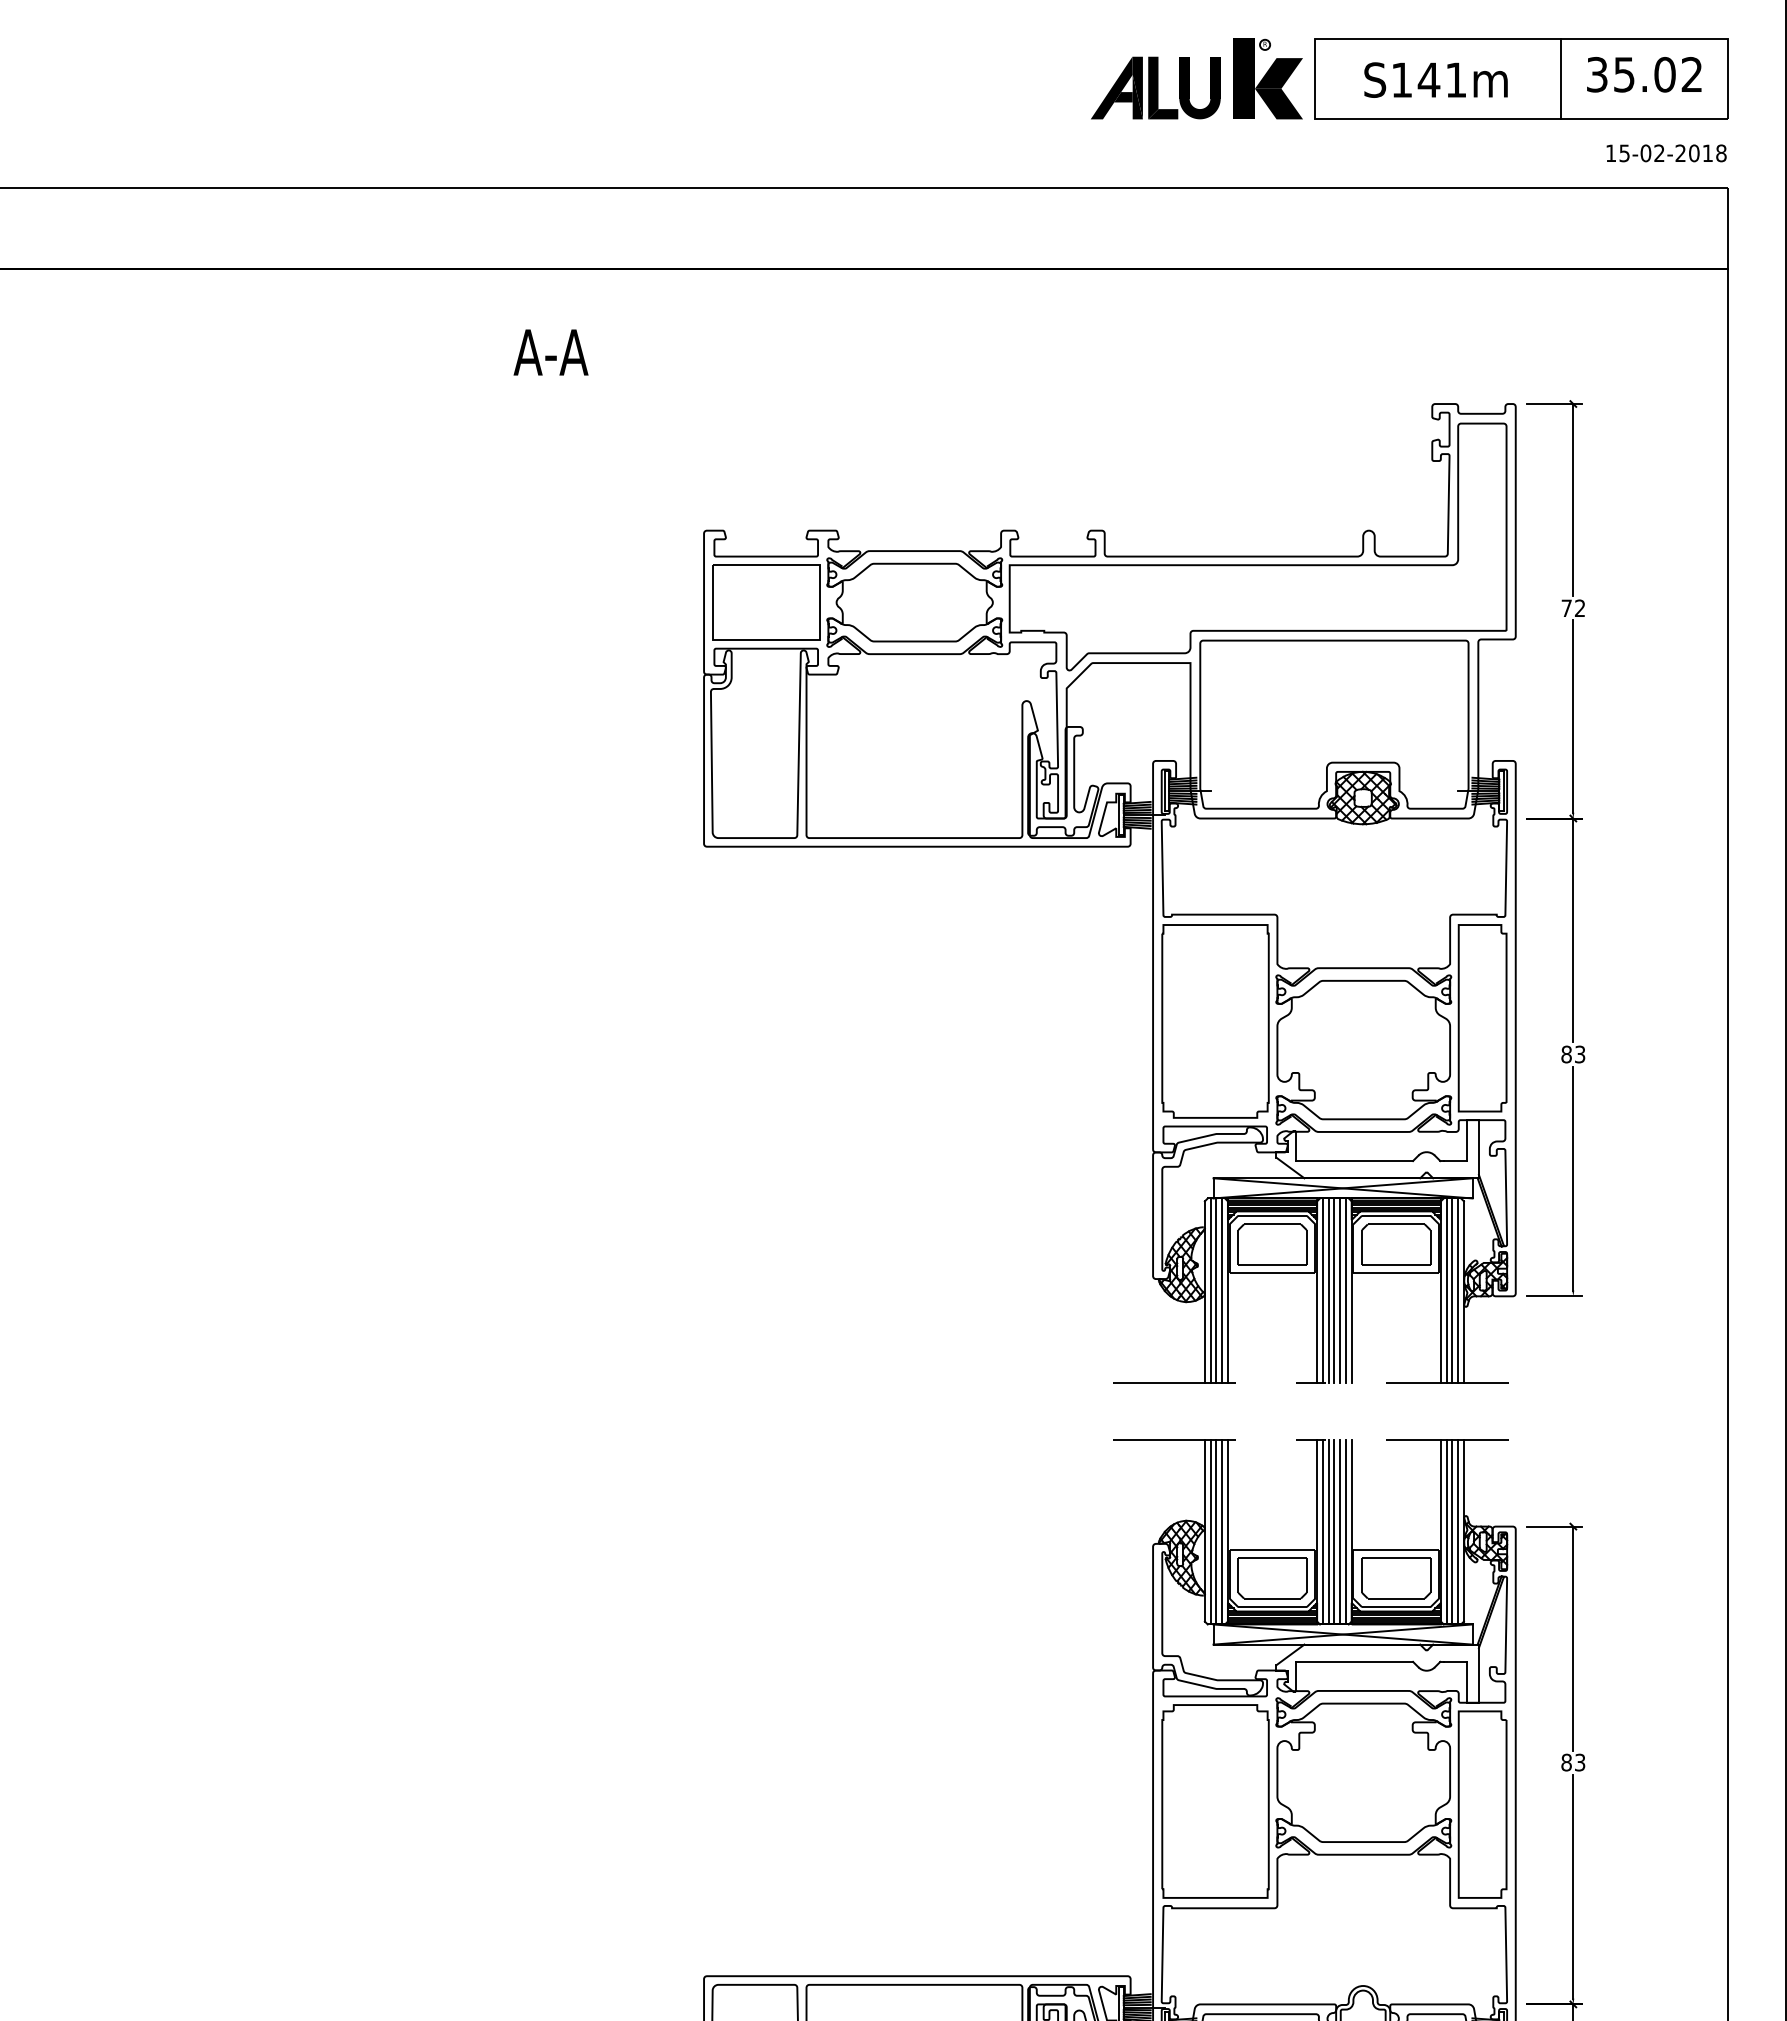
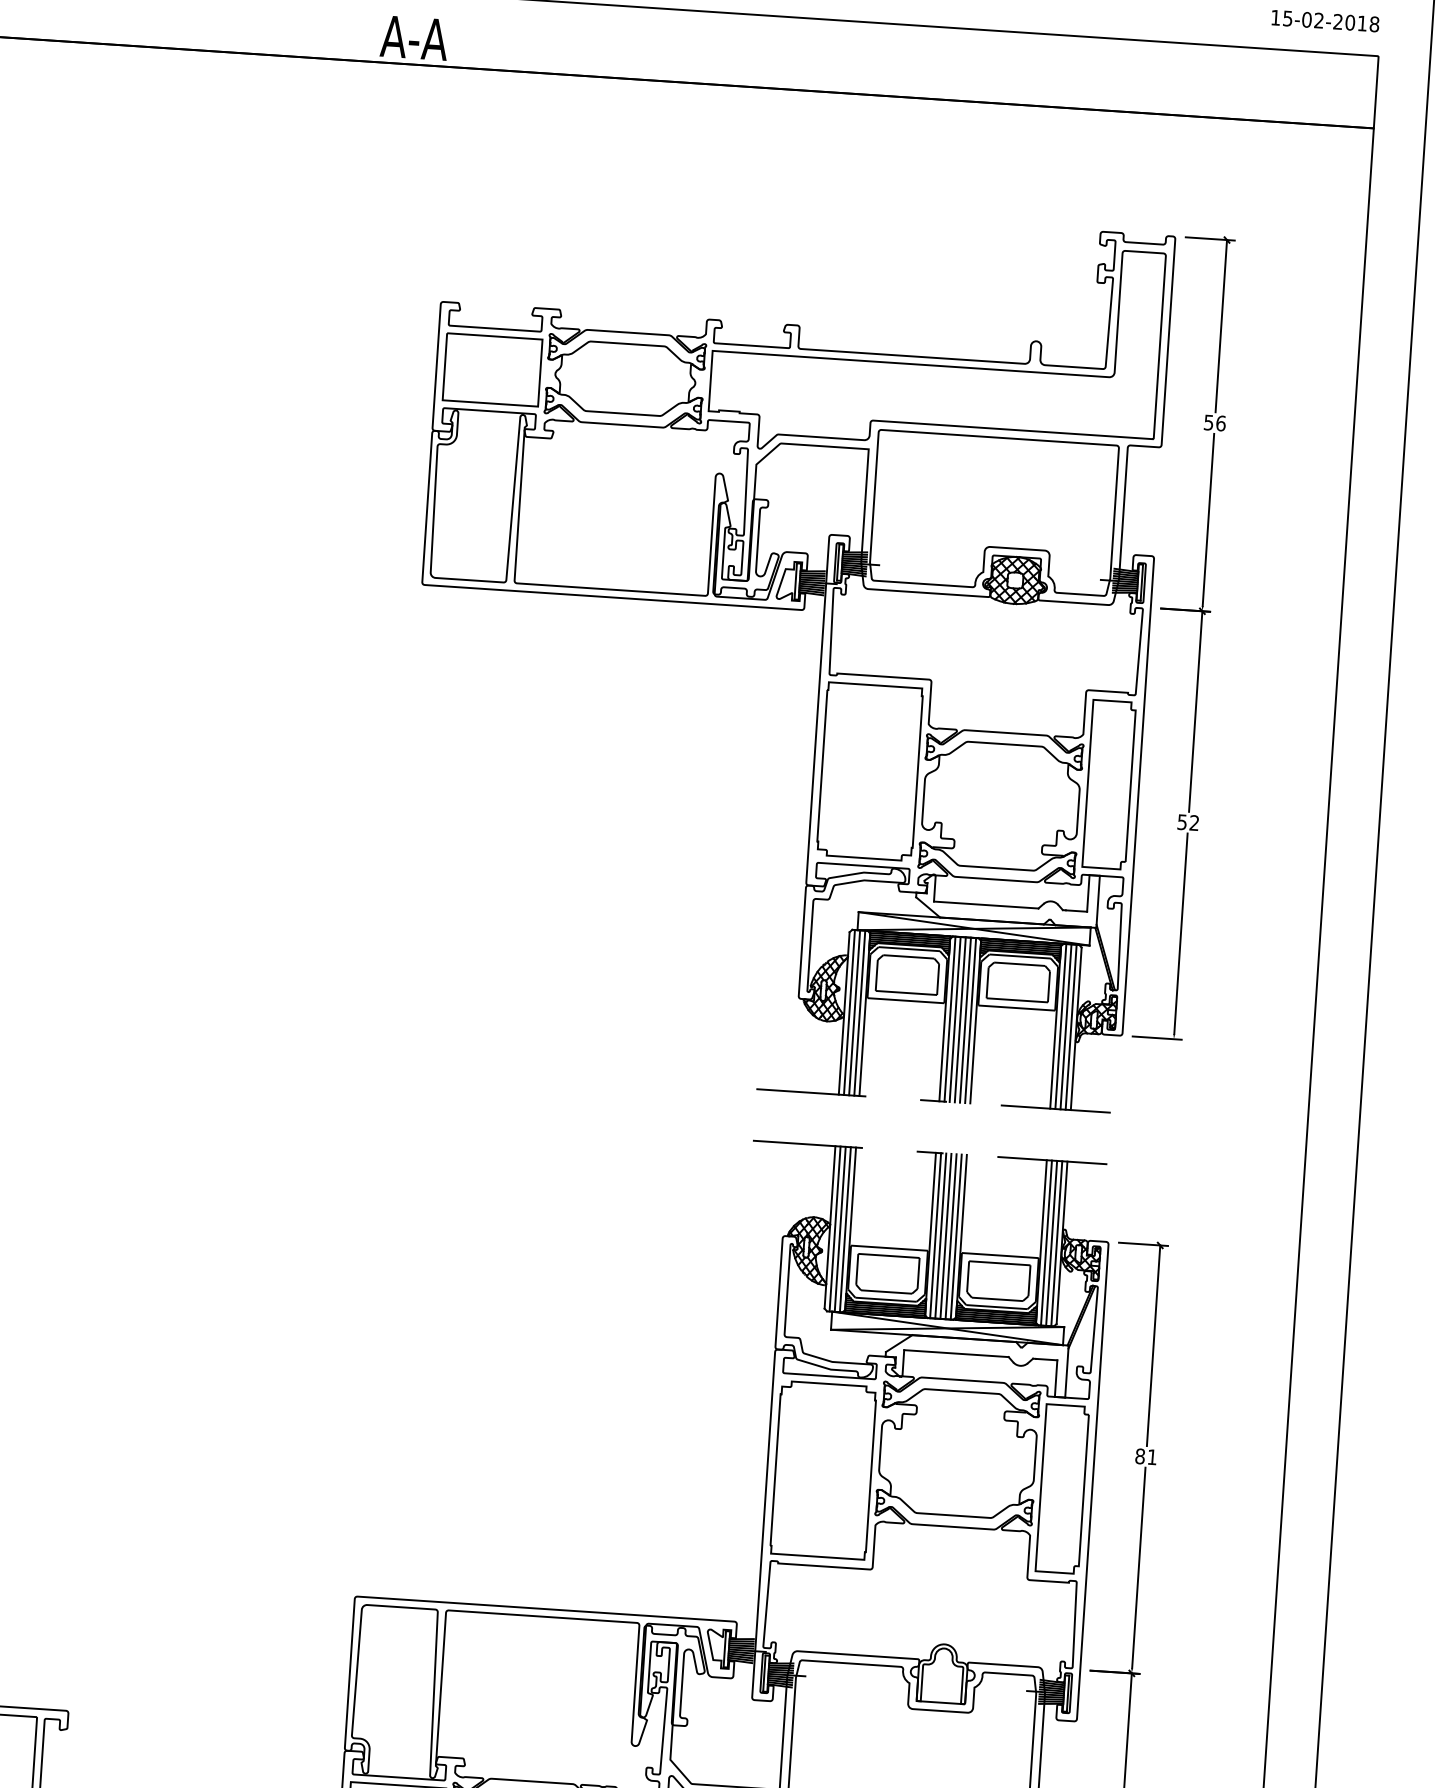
text: (550, 352) -> (413, 38), moved
text: (1573, 608) -> (1215, 423), 72 -> 56
text: (1573, 1054) -> (1188, 822), 83 -> 52
text: (1580, 1762) -> (1152, 1457), 83 -> 81

